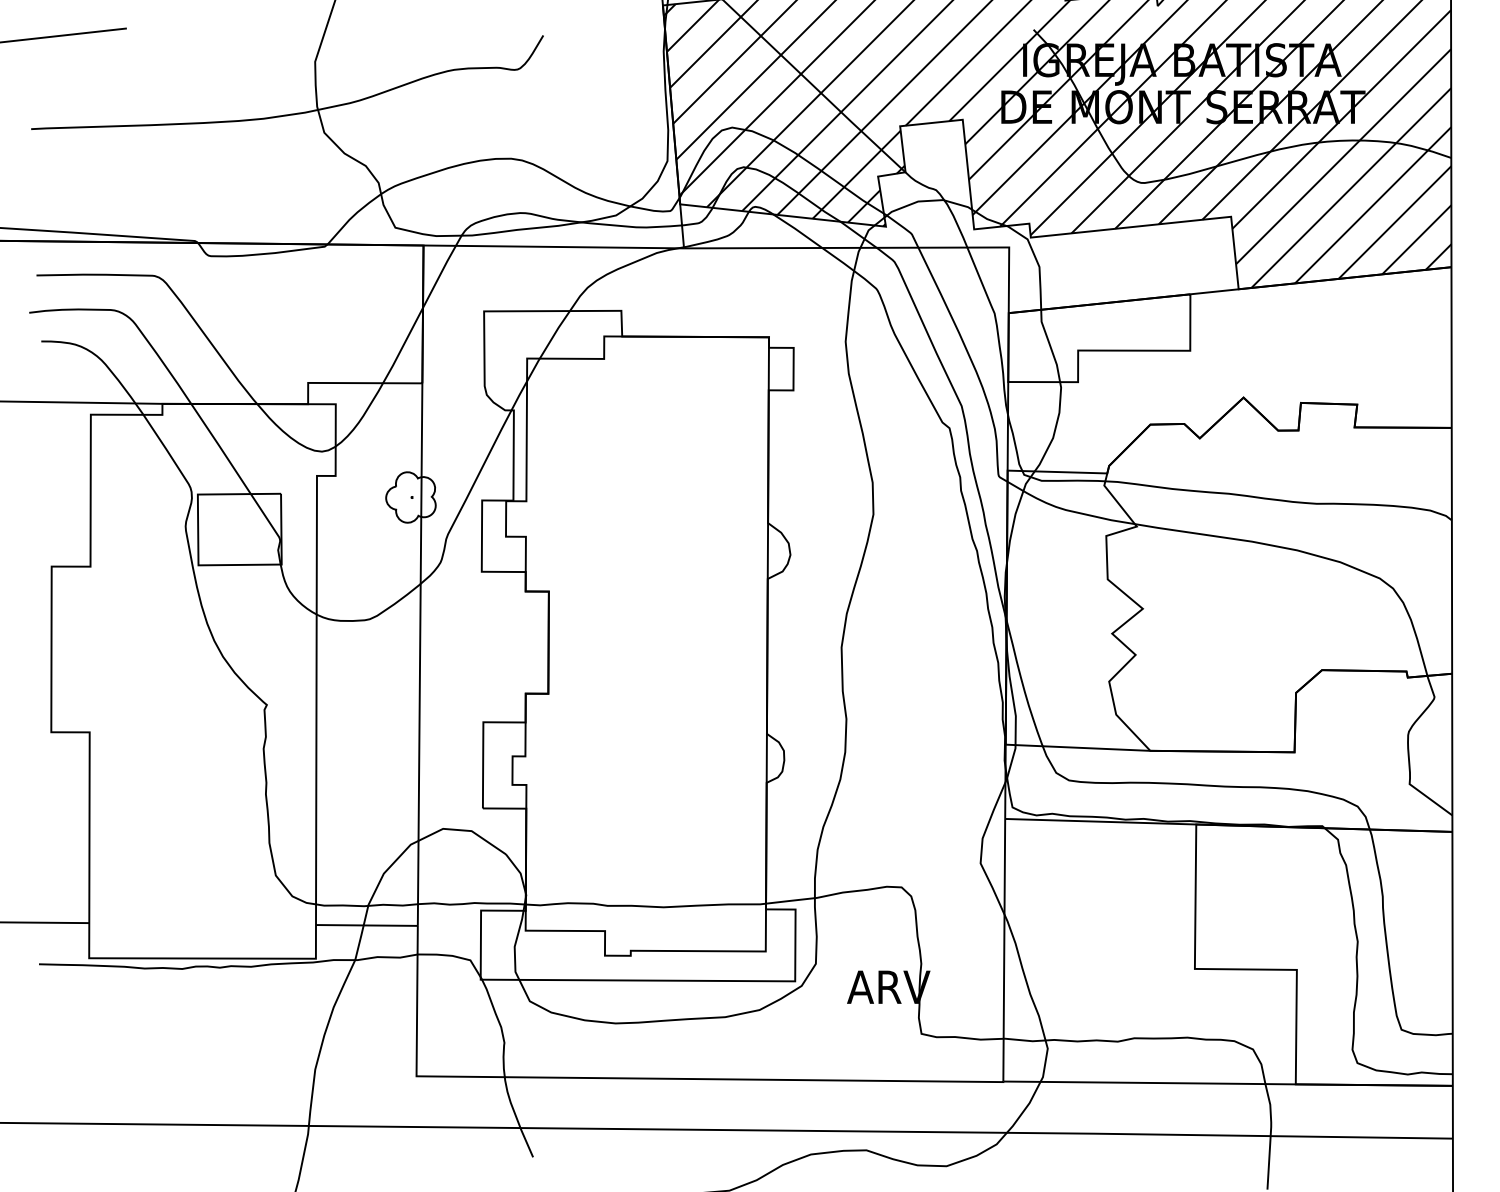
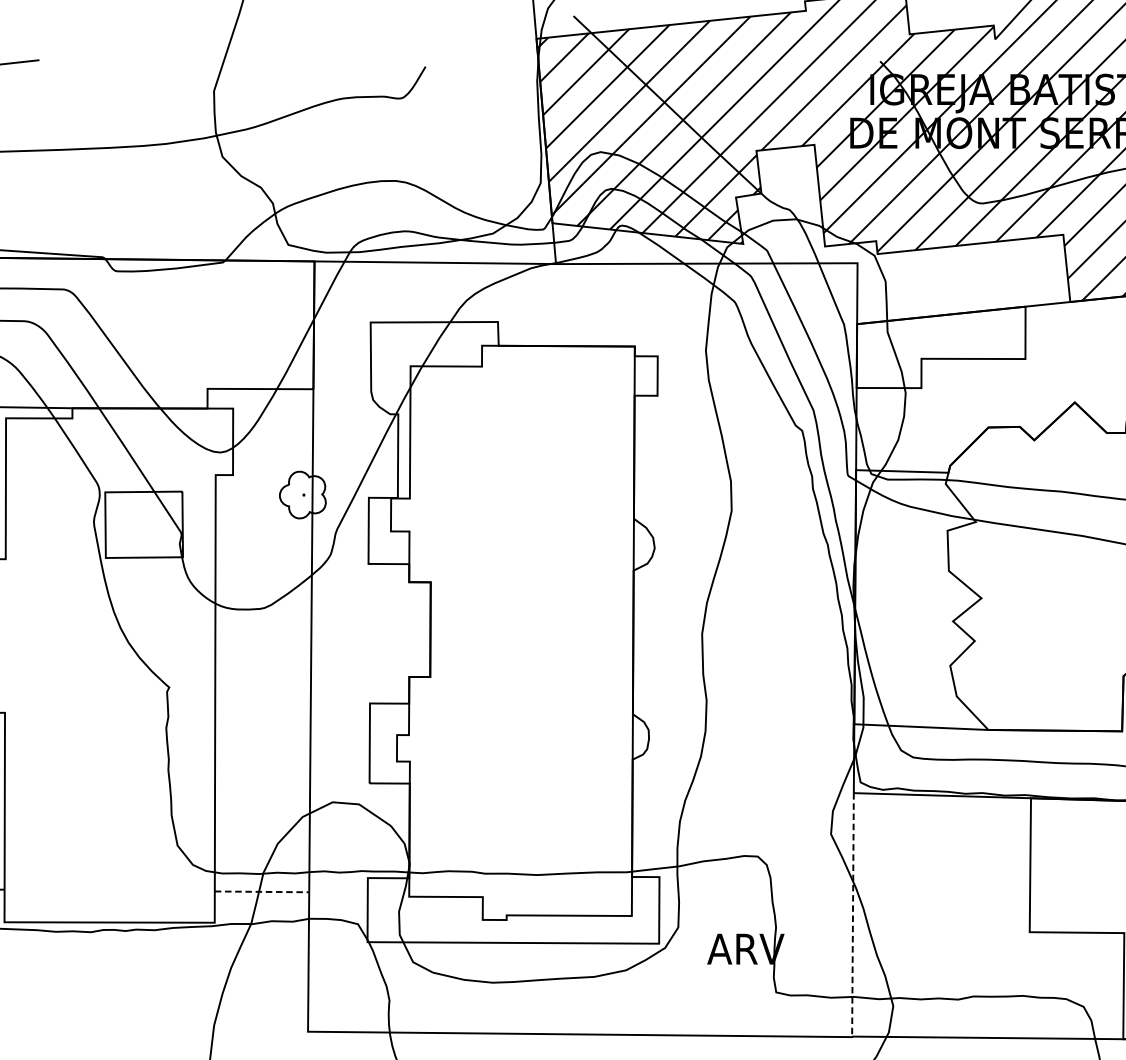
line: (366, 925) -> (261, 891), solid -> dashed
line: (1004, 950) -> (853, 915), solid -> dashed

